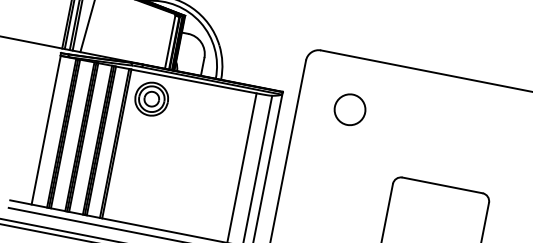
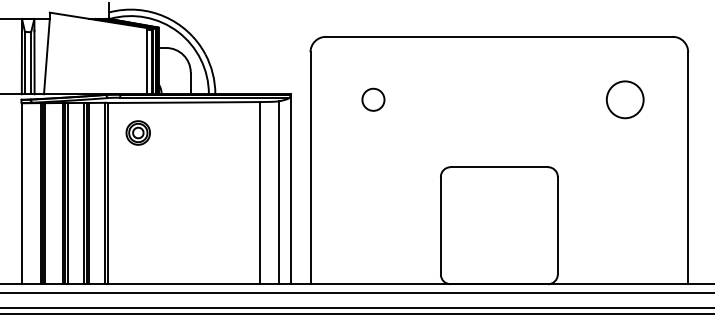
part: (151, 98) -> (137, 132), size x0.6
circle: (350, 109) -> (373, 99), size x0.6

